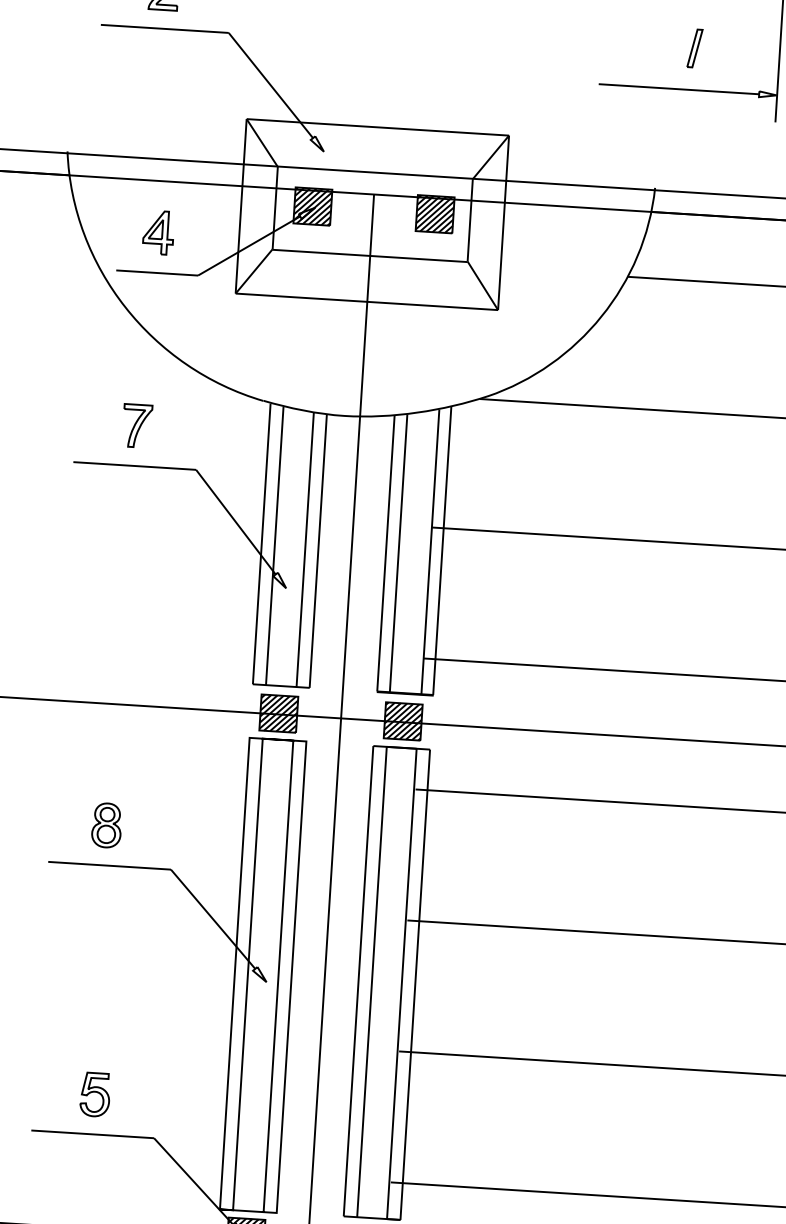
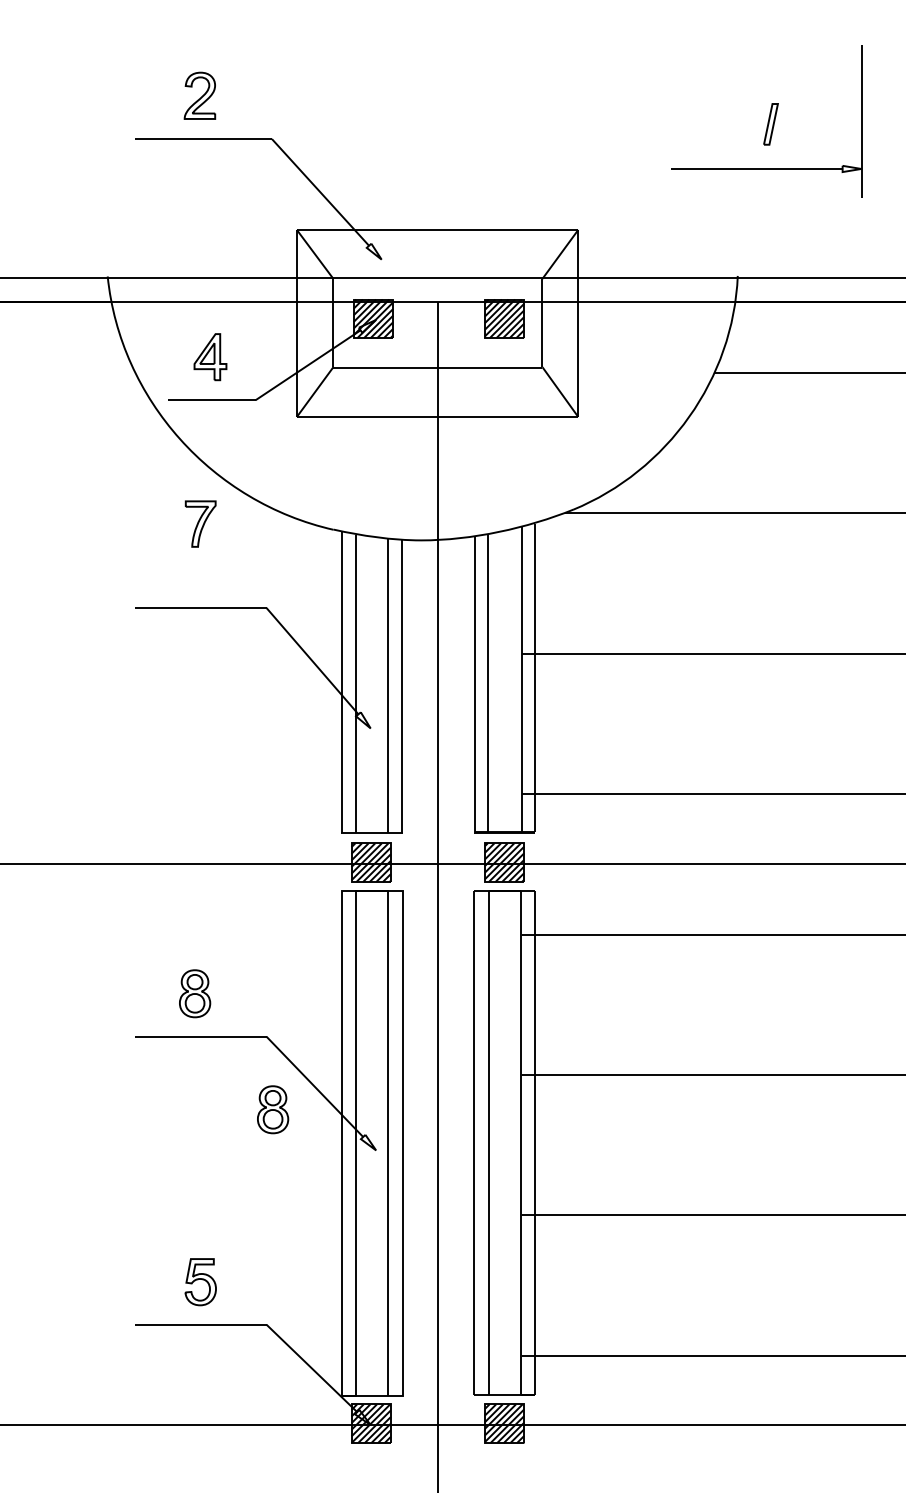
part: (137, 425) -> (200, 523), moved
part: (173, 937) -> (273, 1109), added

